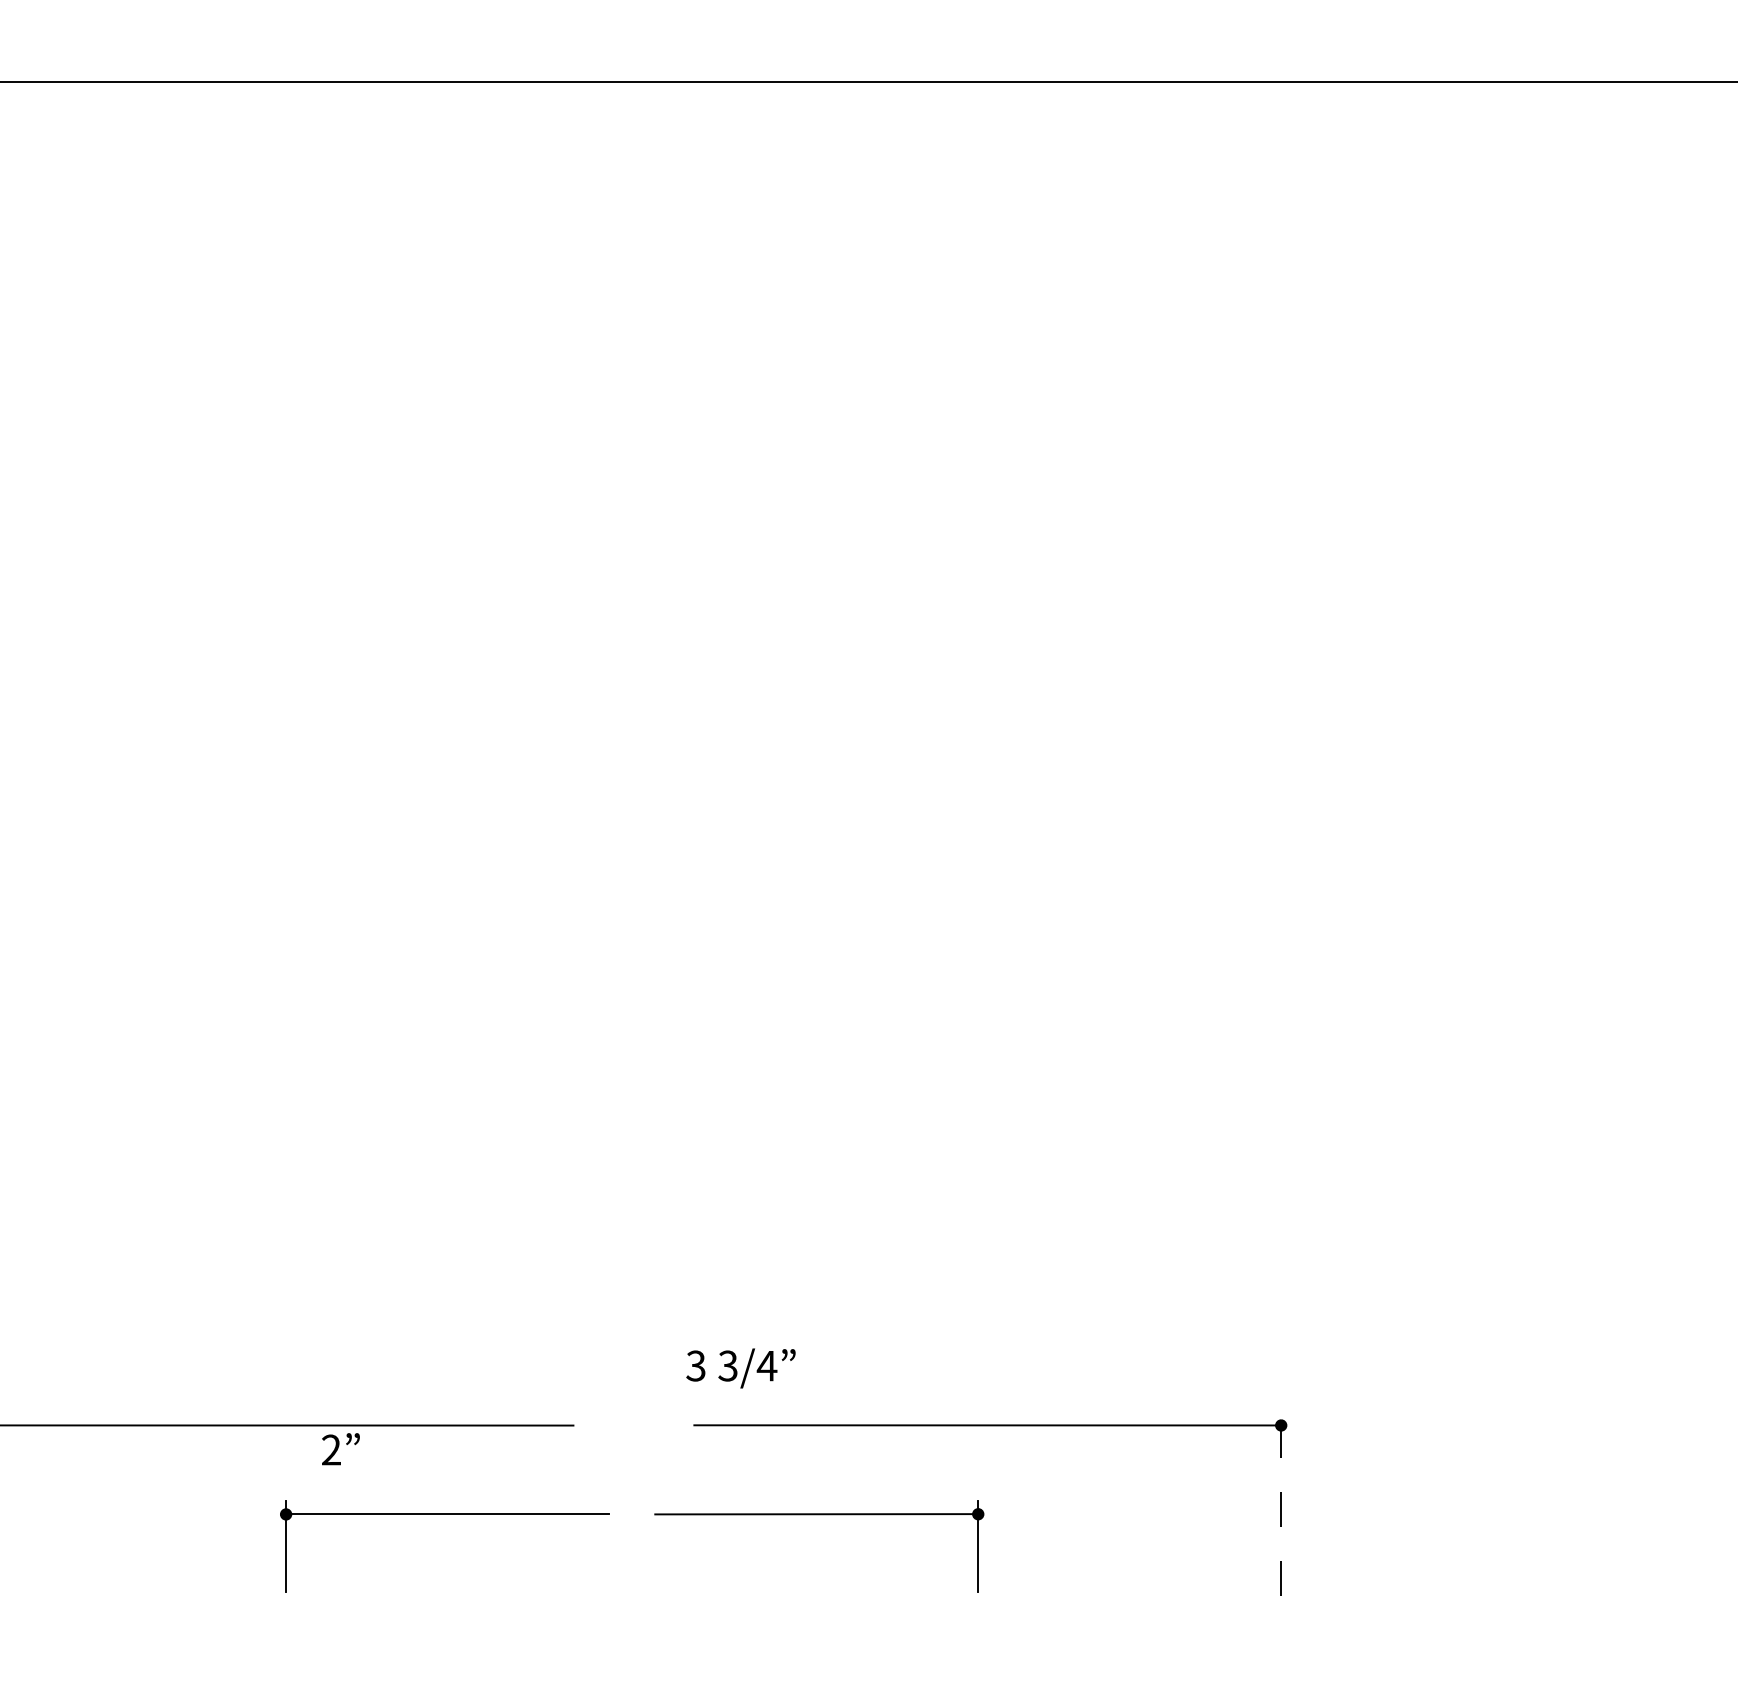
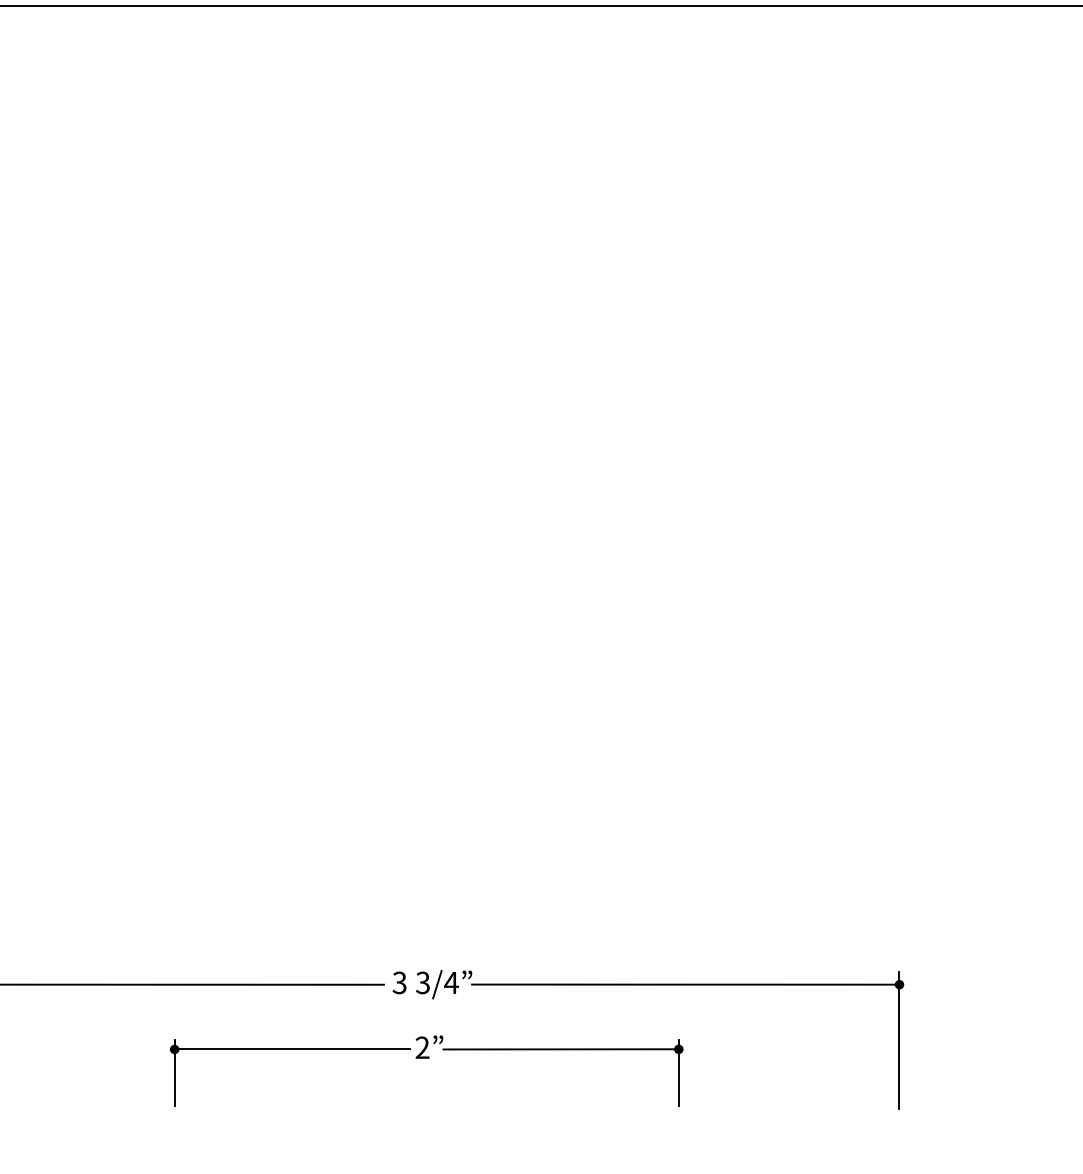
text: (740, 1368) -> (432, 984), moved
text: (340, 1449) -> (429, 1047), moved
line: (1281, 1502) -> (899, 1040), dashed -> solid

